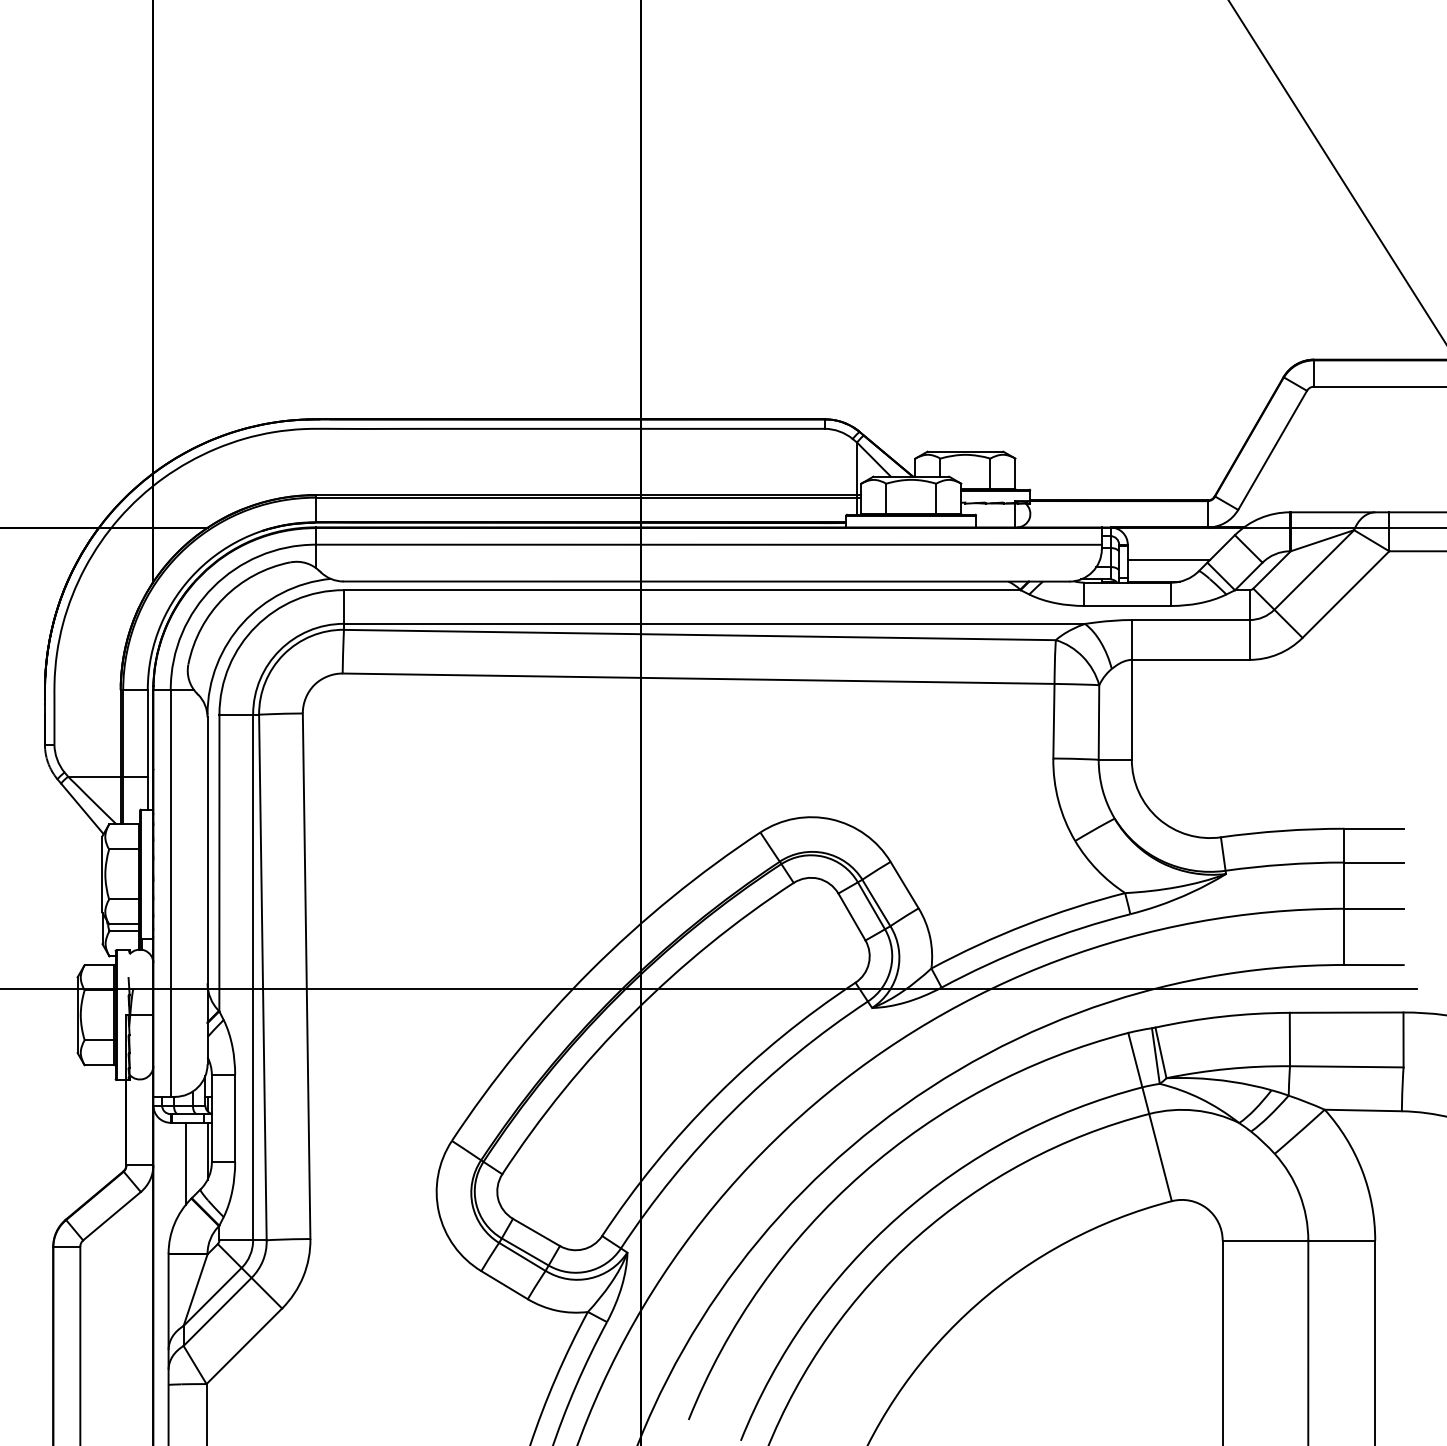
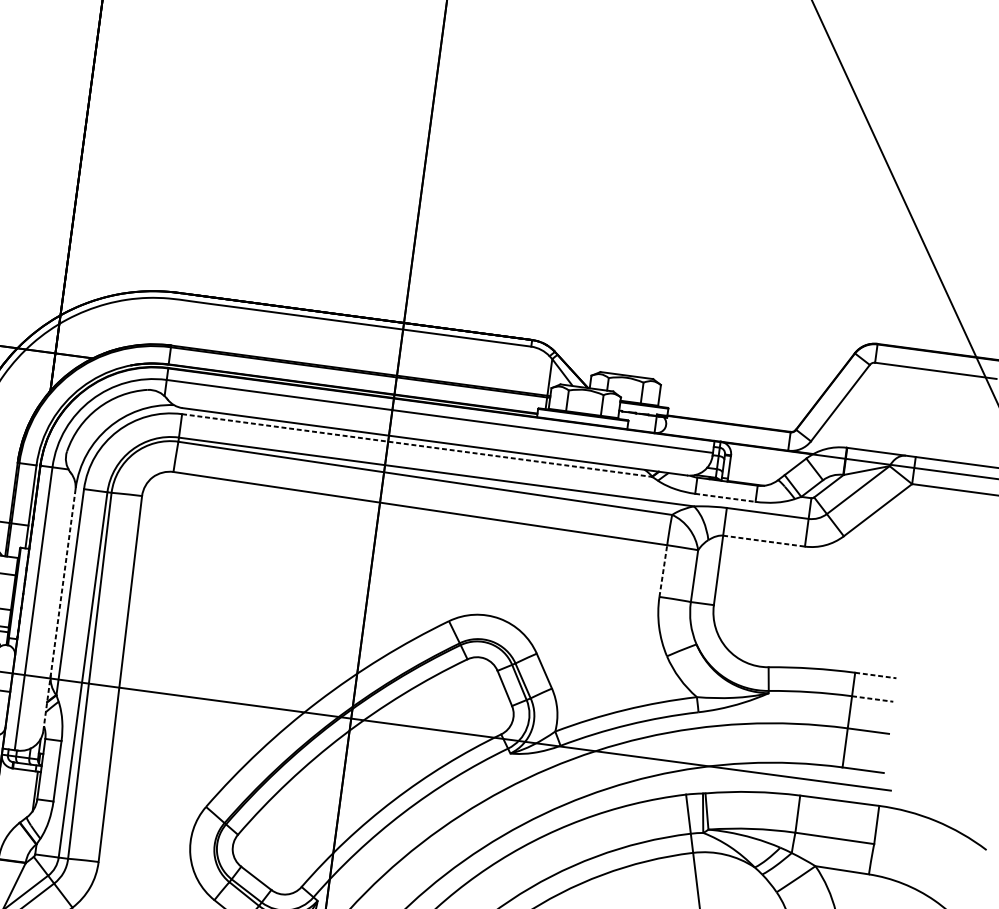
line: (1168, 559) -> (757, 469), removed
line: (682, 590) -> (417, 445), solid -> dashed
line: (1128, 605) -> (725, 497), solid -> dashed
line: (1190, 659) -> (763, 540), solid -> dashed
line: (1053, 720) -> (663, 570), solid -> dashed
line: (1374, 828) -> (876, 675), solid -> dashed
line: (1374, 862) -> (873, 698), solid -> dashed
line: (207, 890) -> (59, 610), solid -> dashed
line: (185, 1163) -> (18, 797), removed

